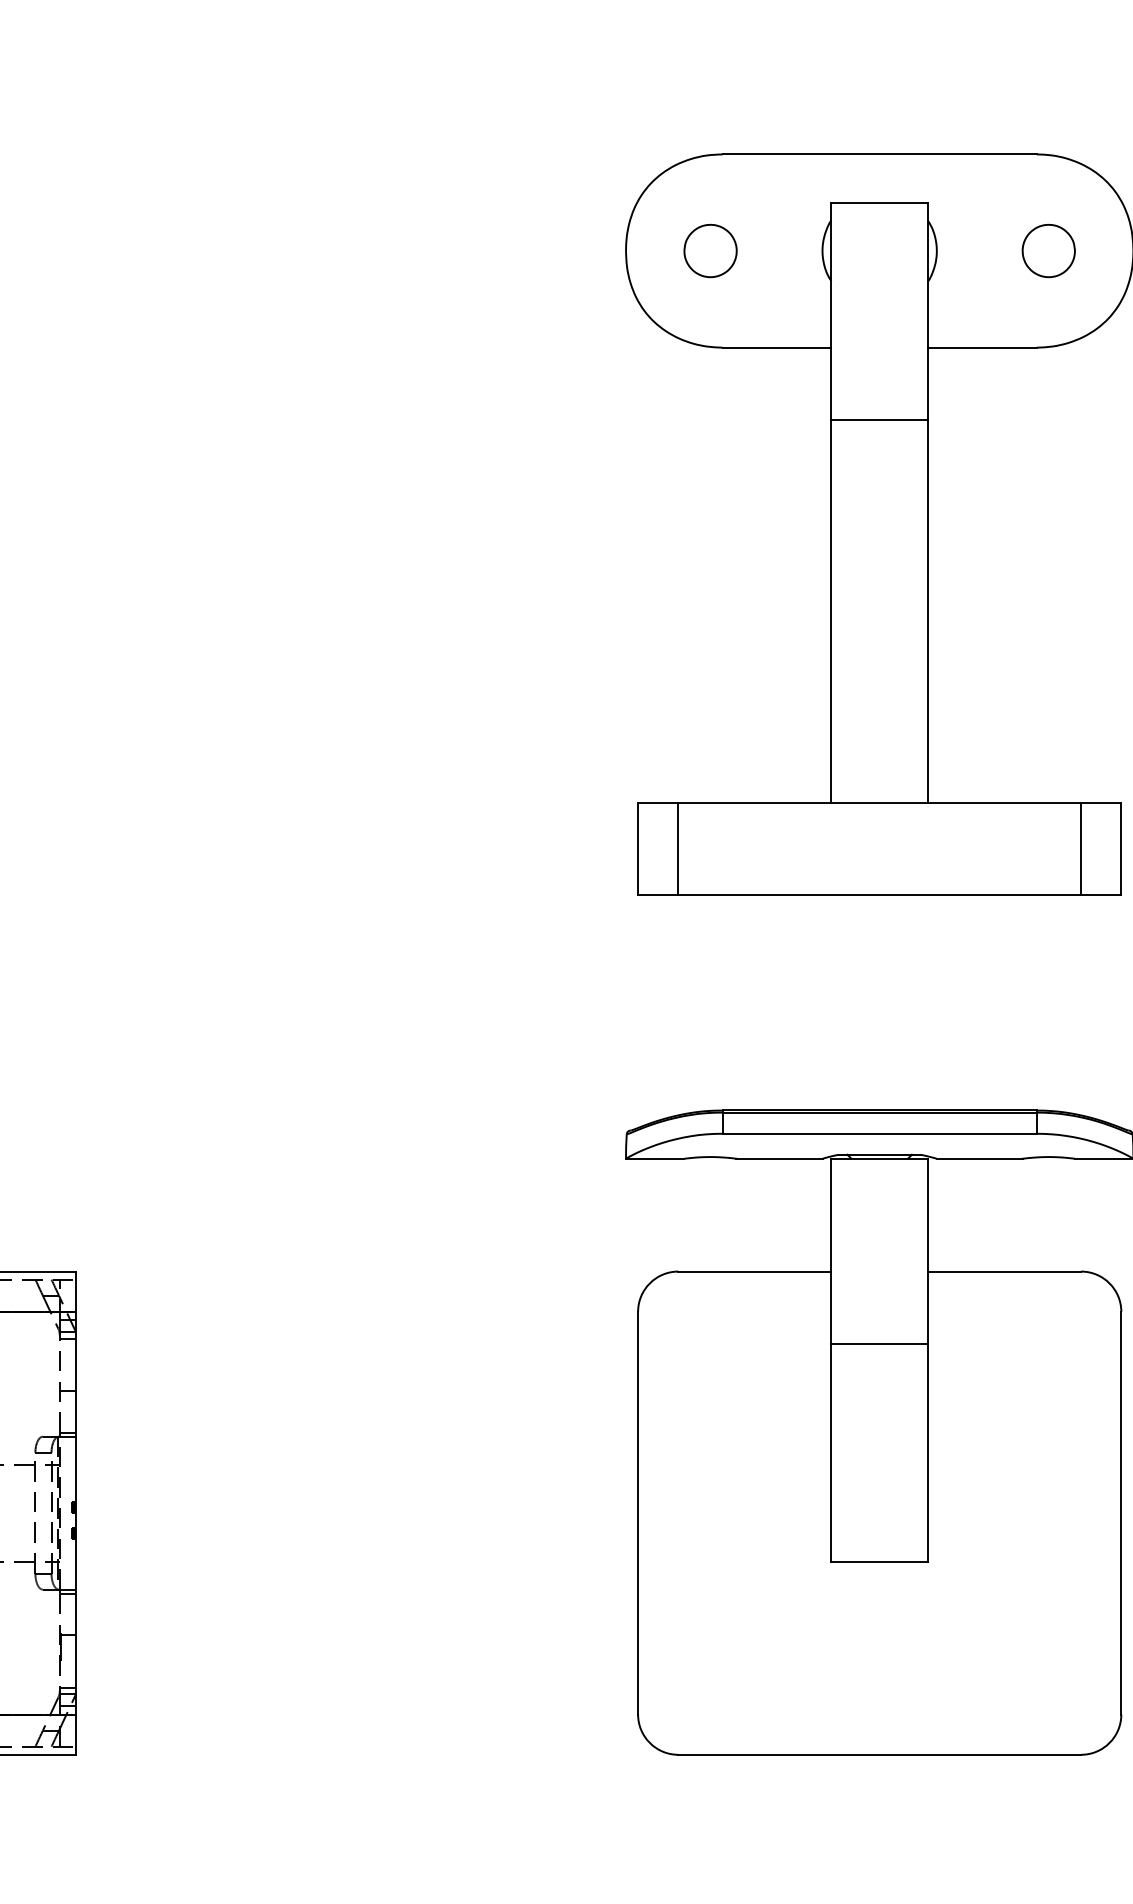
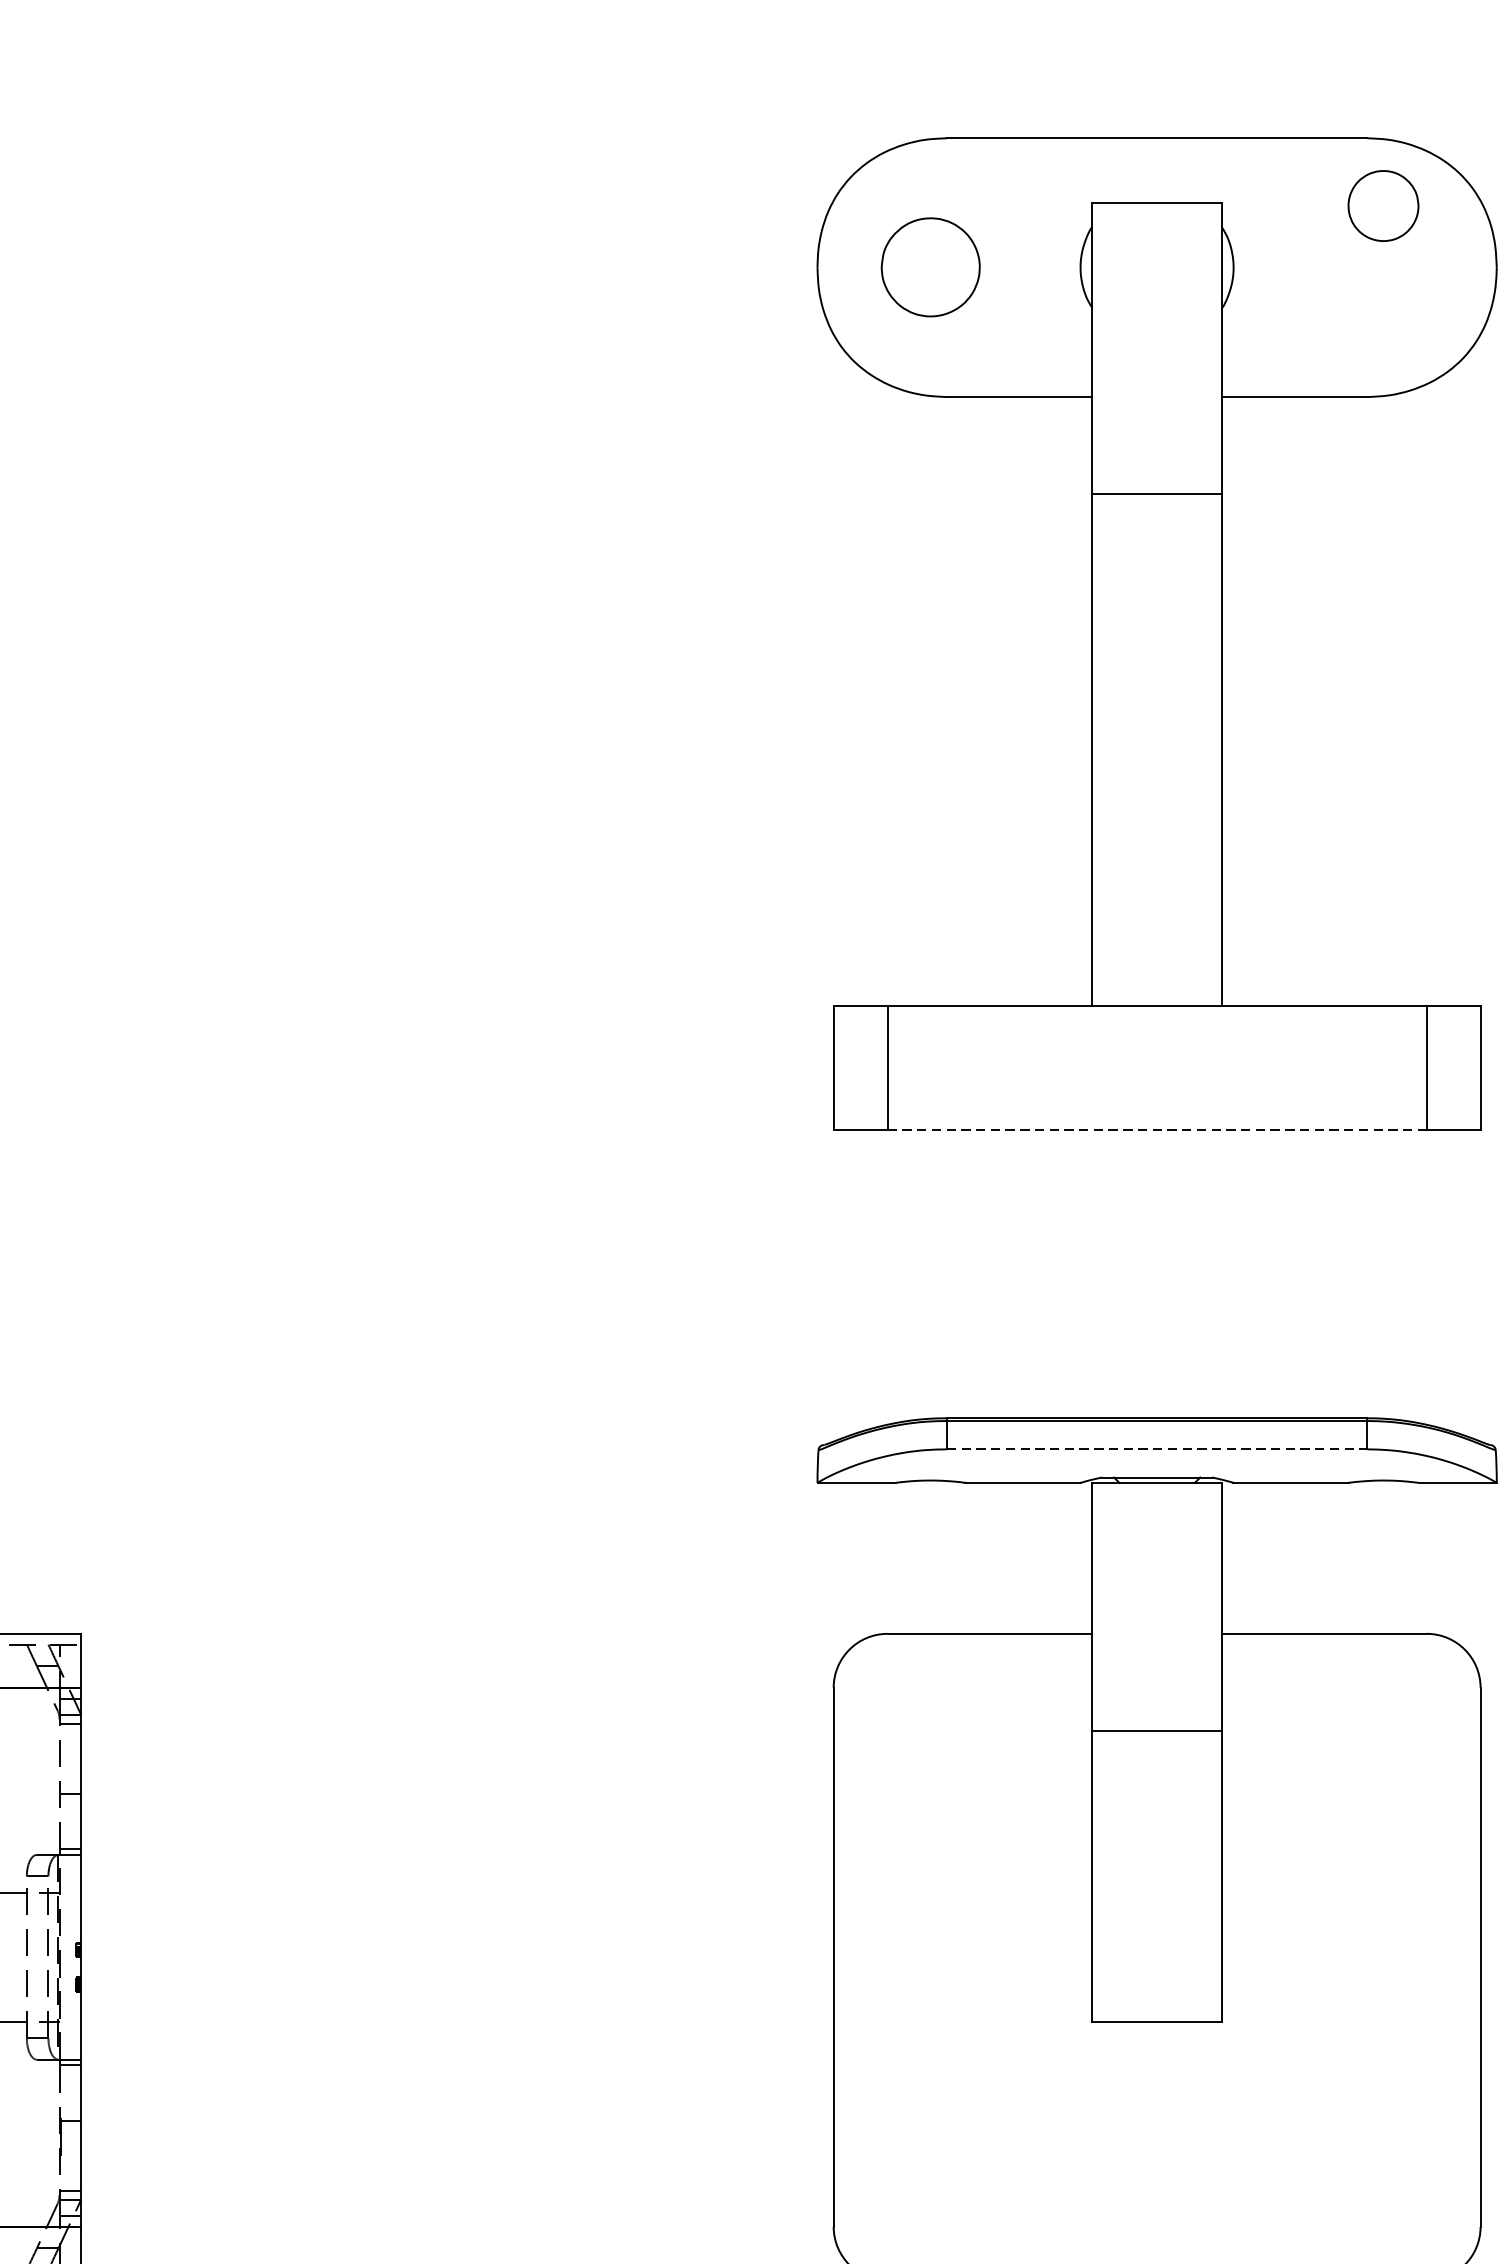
part: (1048, 250) -> (1383, 205), moved
part: (710, 251) -> (930, 268), size x1.4
line: (880, 895) -> (1158, 1130), solid -> dashed
line: (880, 1133) -> (1158, 1449), solid -> dashed

